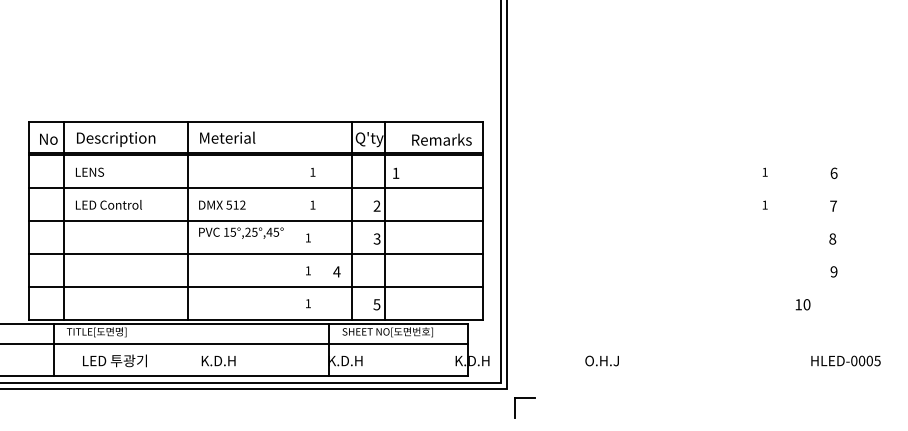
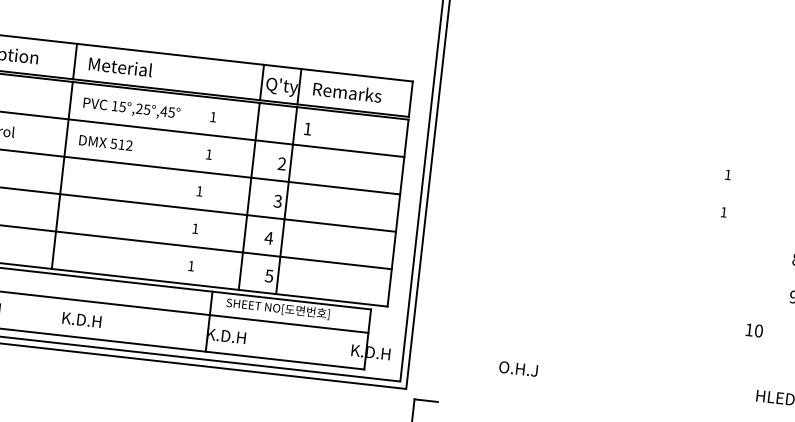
text: (441, 139) -> (347, 92), moved
text: (241, 232) -> (131, 108), moved
text: (336, 271) -> (268, 237), moved

